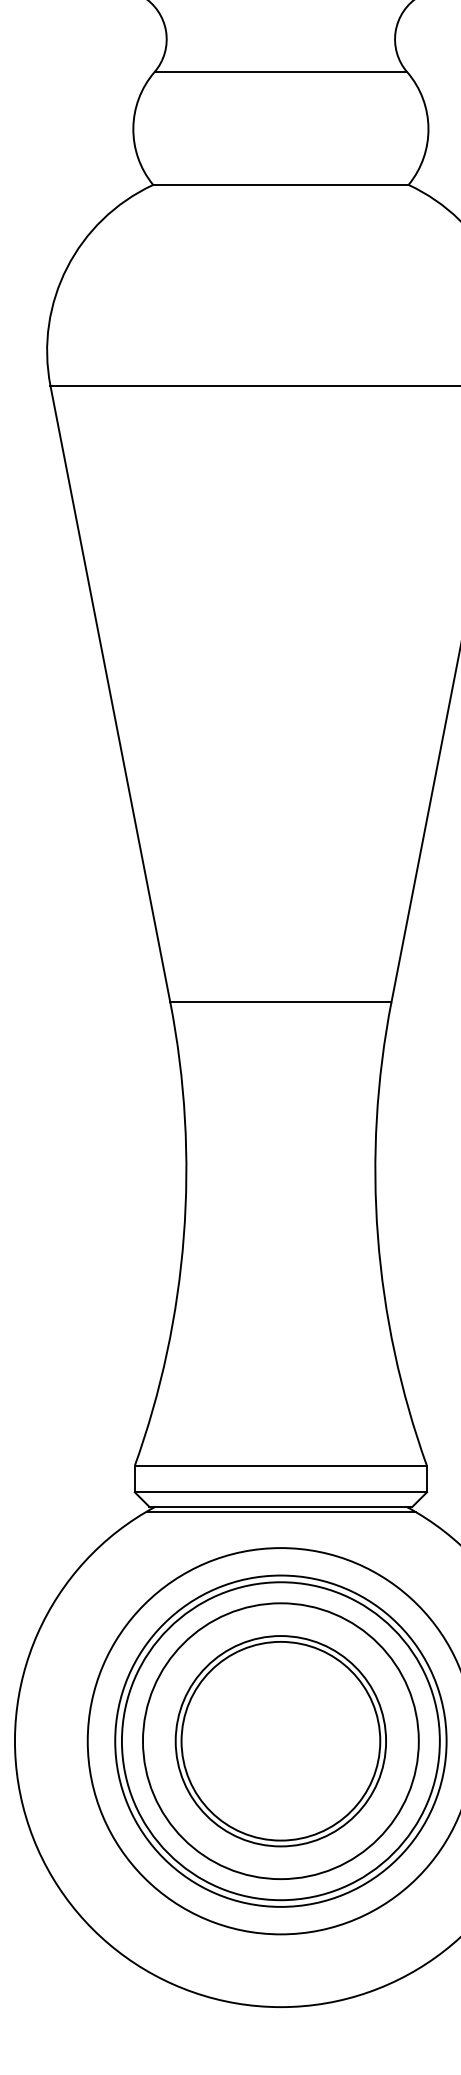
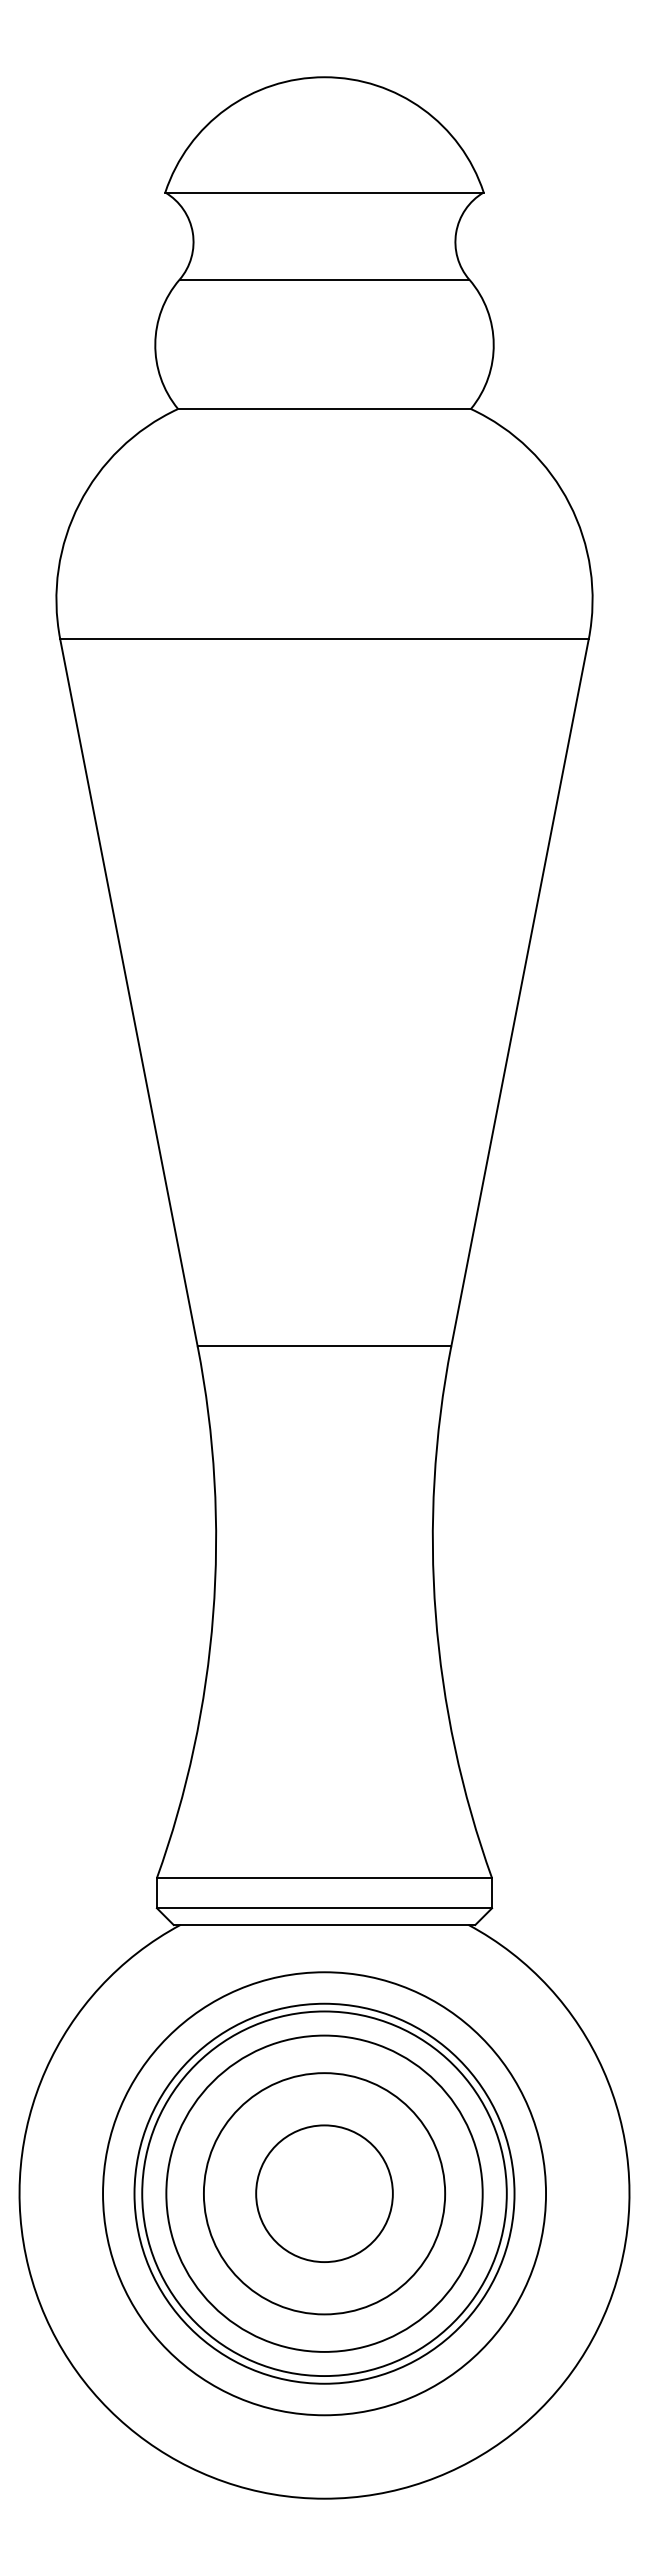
line: (280, 1512) -> (324, 1931), removed
circle: (280, 1740) -> (324, 2193), size x0.6

